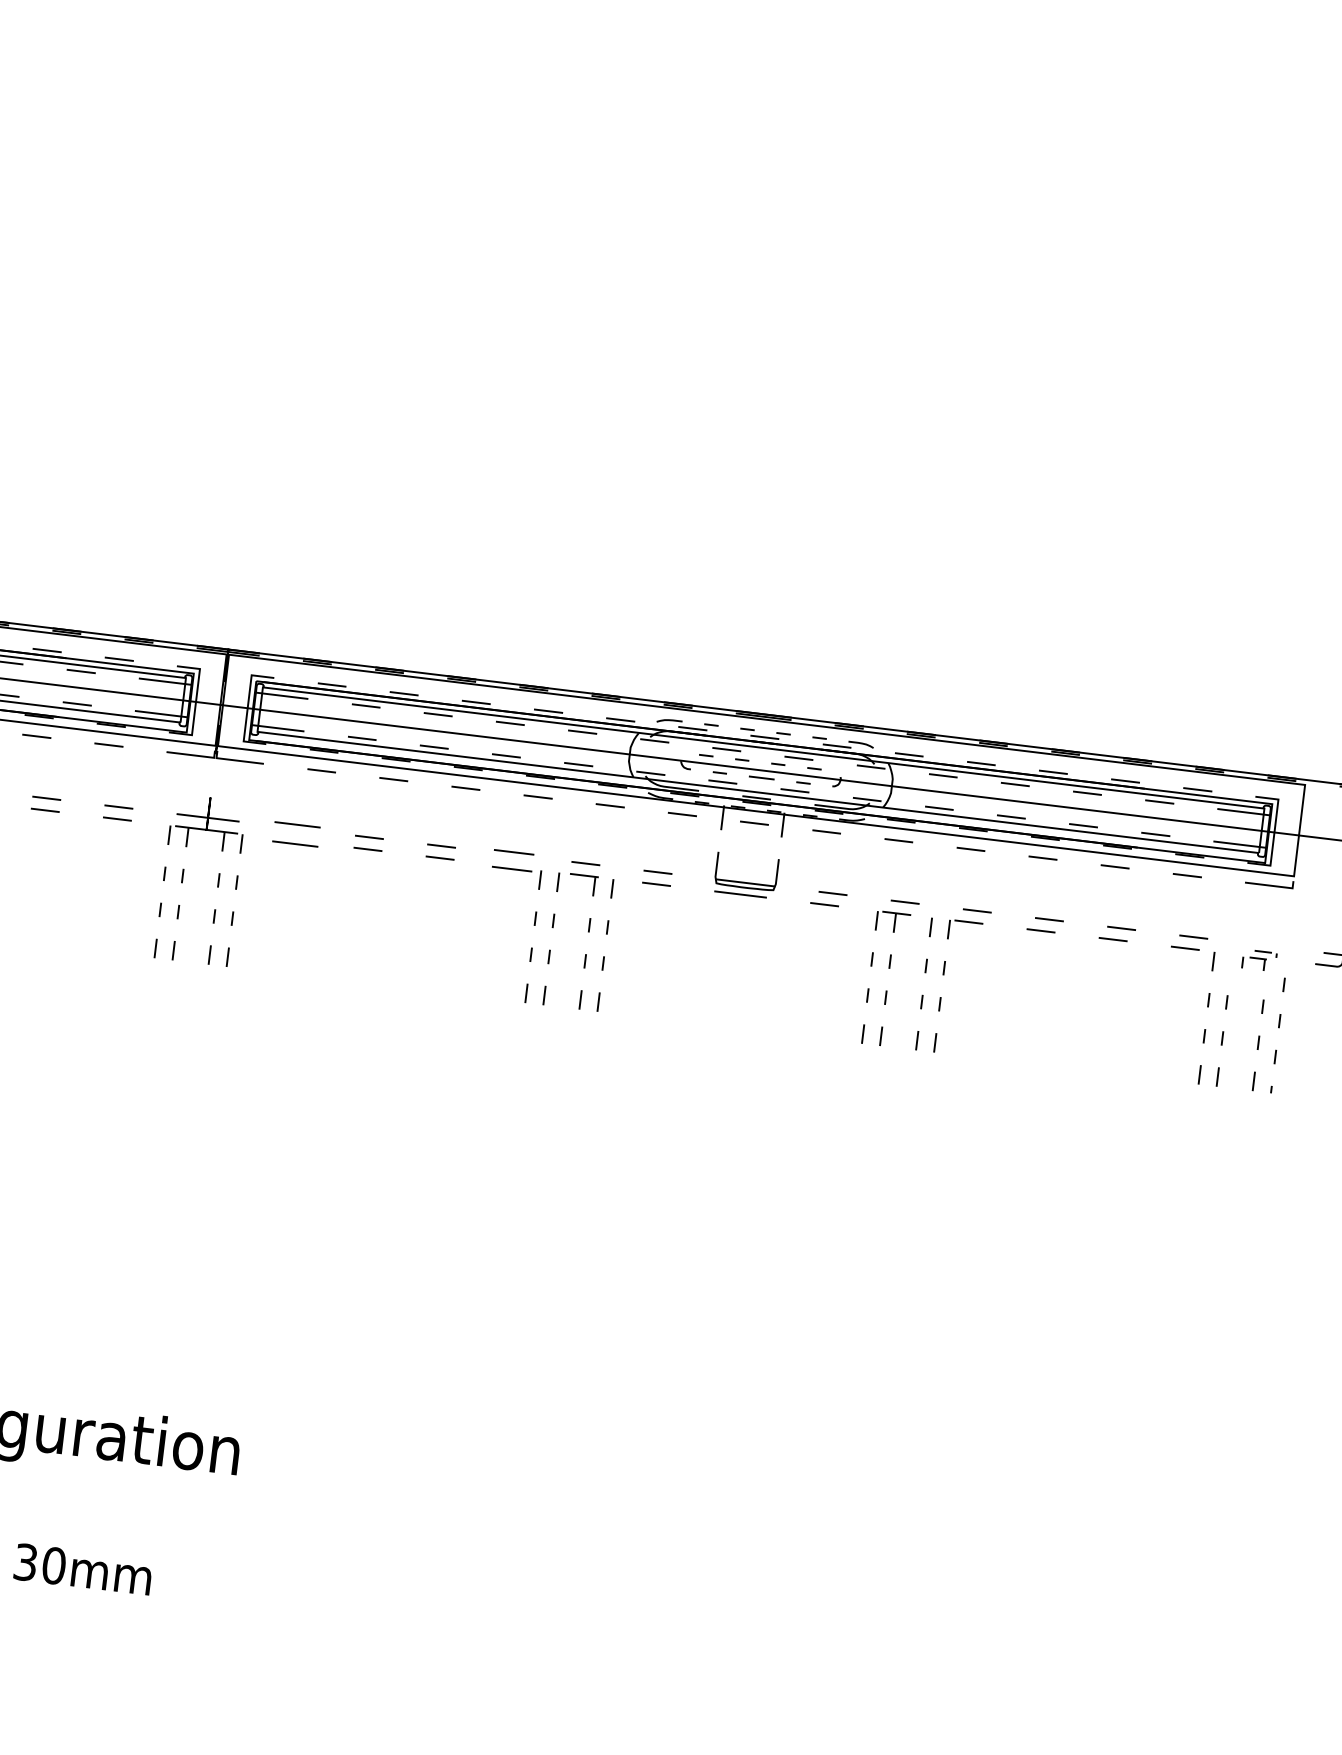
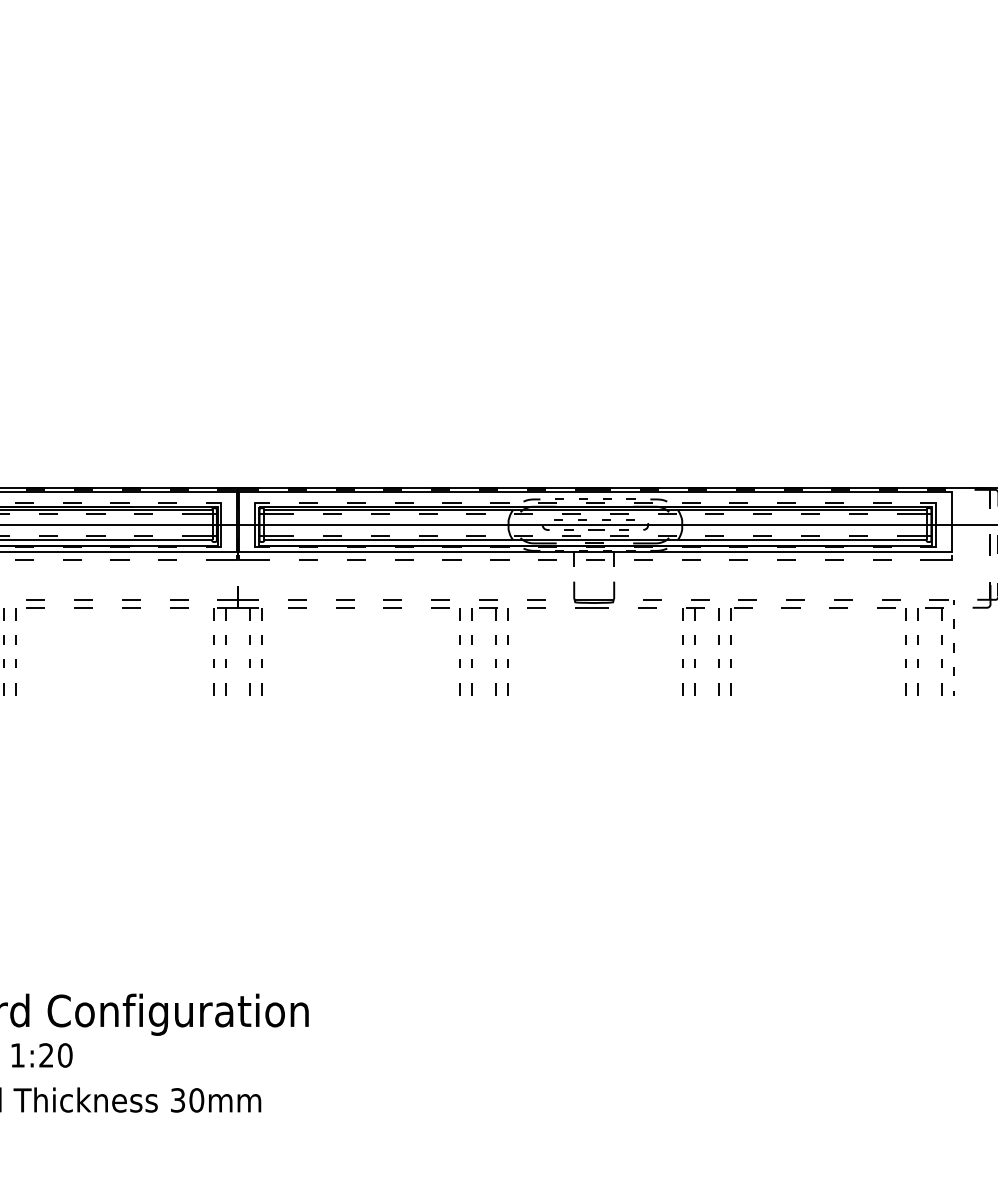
part: (296, 834) -> (297, 603), size x0.62
part: (512, 860) -> (440, 603), size x0.71
part: (1258, 959) -> (935, 609), size x1.67

